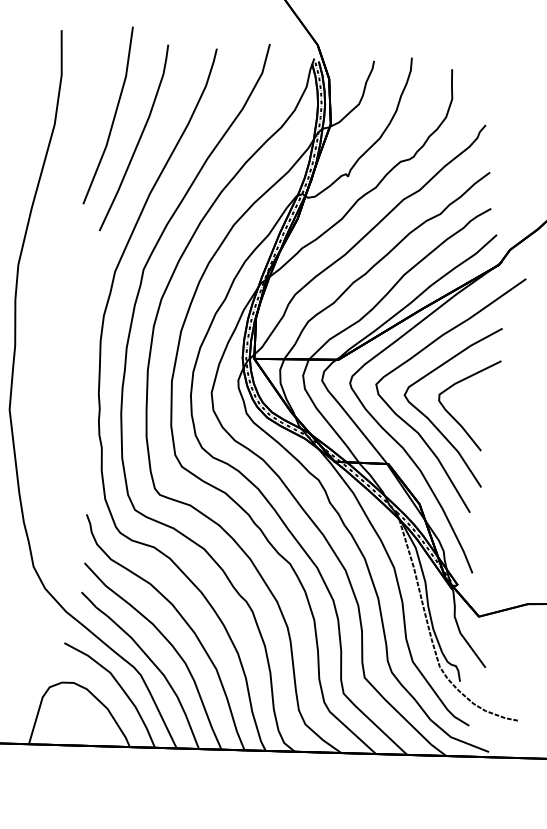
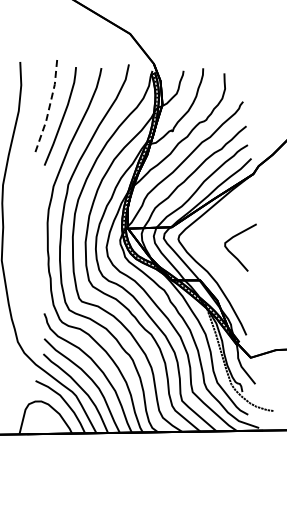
line: (114, 116) -> (49, 105), solid -> dashed
part: (435, 372) -> (222, 231), removed

